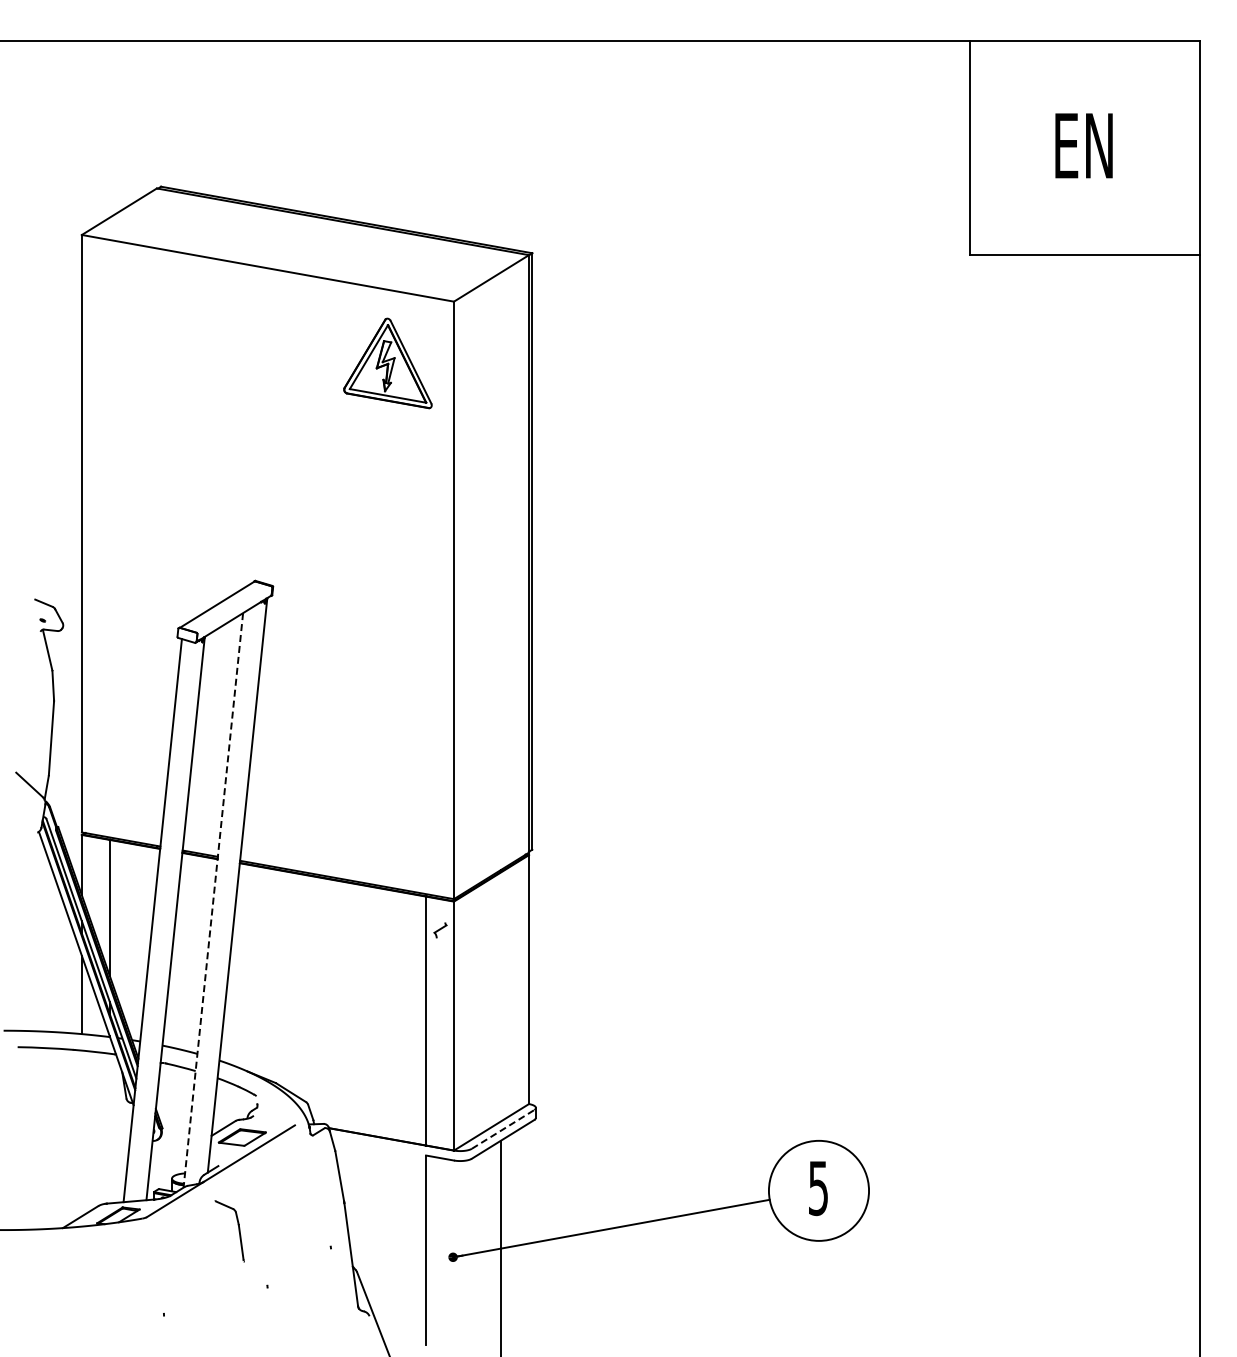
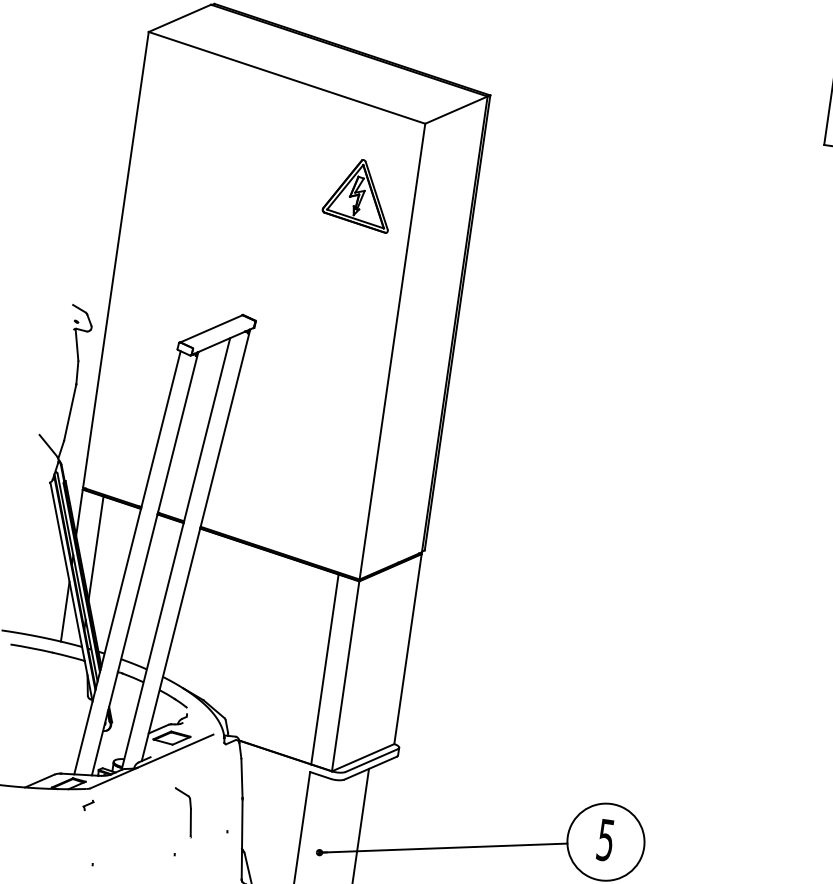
part: (387, 363) -> (358, 194), moved
line: (213, 900) -> (176, 554), dashed -> solid
part: (440, 930) -> (88, 805), moved
line: (503, 1129) -> (372, 760), dashed -> solid
part: (238, 1231) -> (189, 813), moved

